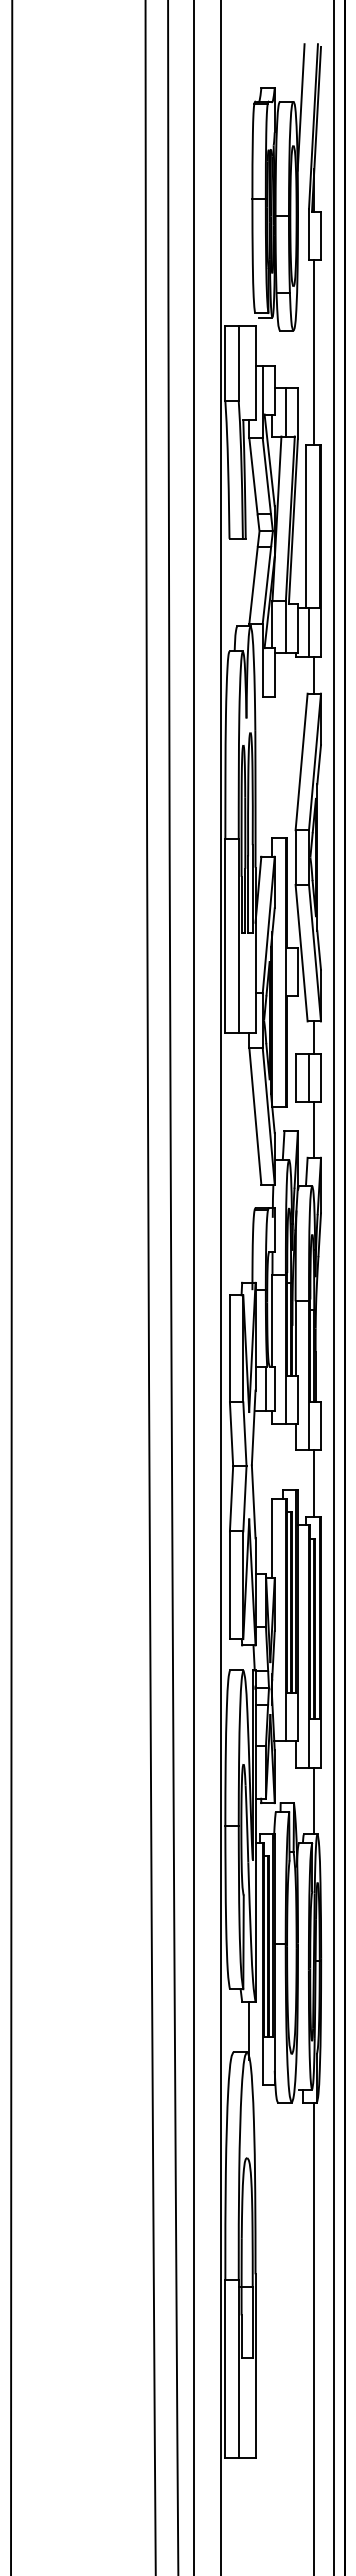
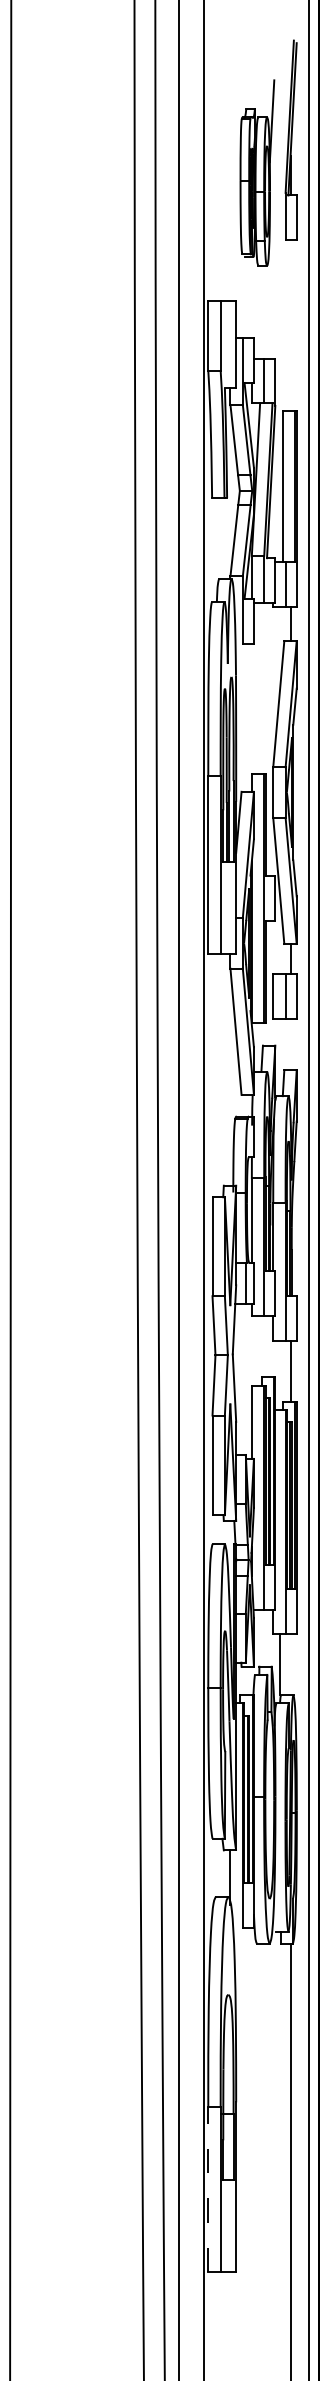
part: (278, 187) -> (257, 173), size x0.7
line: (314, 352) -> (290, 325), removed
line: (314, 1129) -> (290, 1043), removed
line: (314, 1800) -> (280, 1664), moved
line: (225, 2368) -> (208, 2189), solid -> dashed

